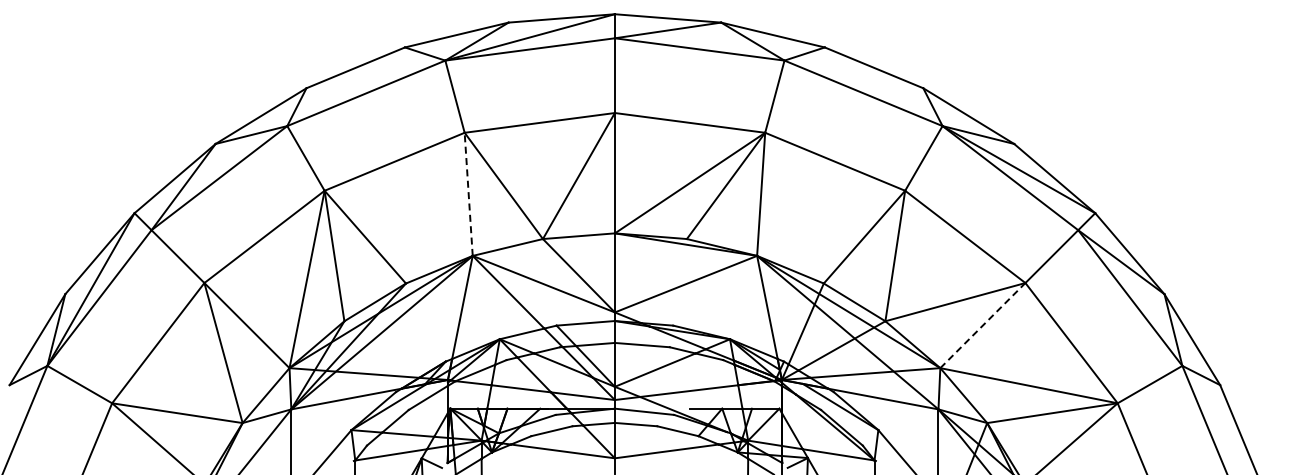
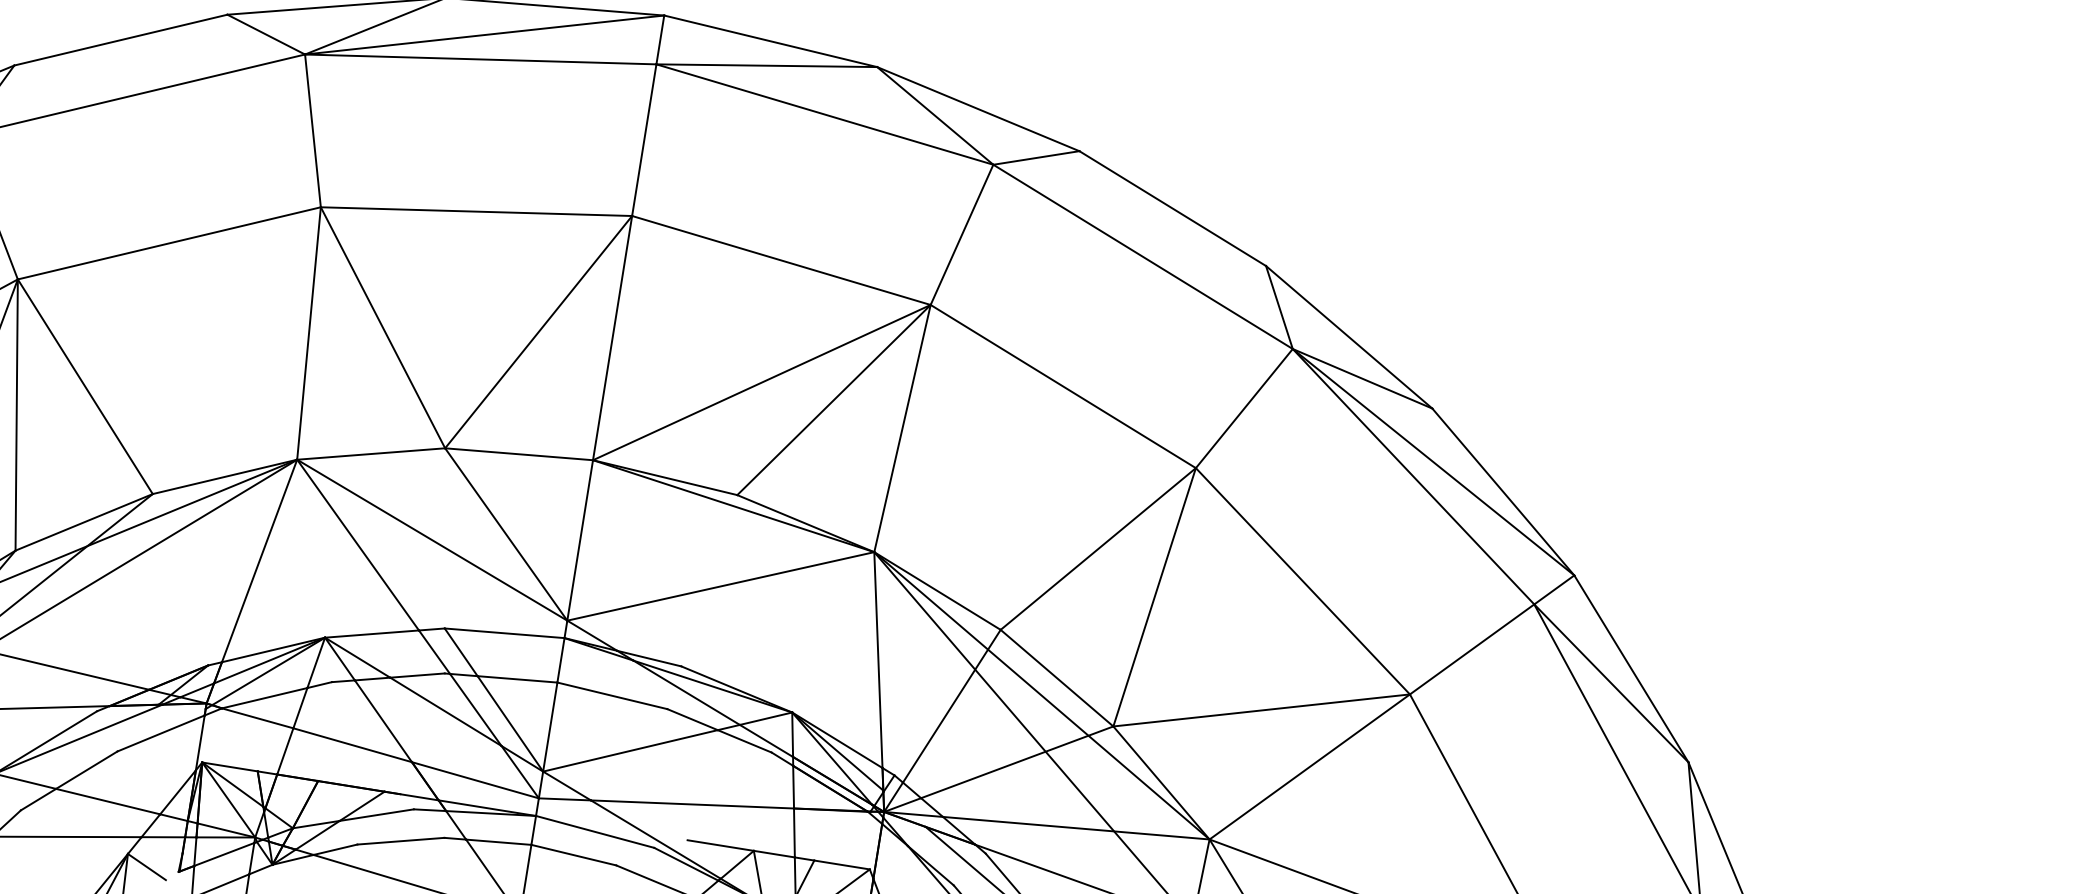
line: (468, 194) -> (308, 333), dashed -> solid
line: (983, 325) -> (1311, 766), dashed -> solid

